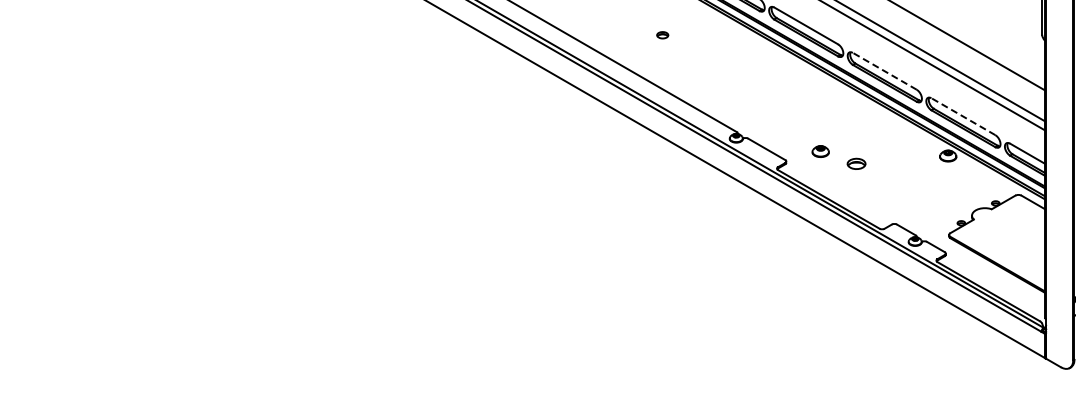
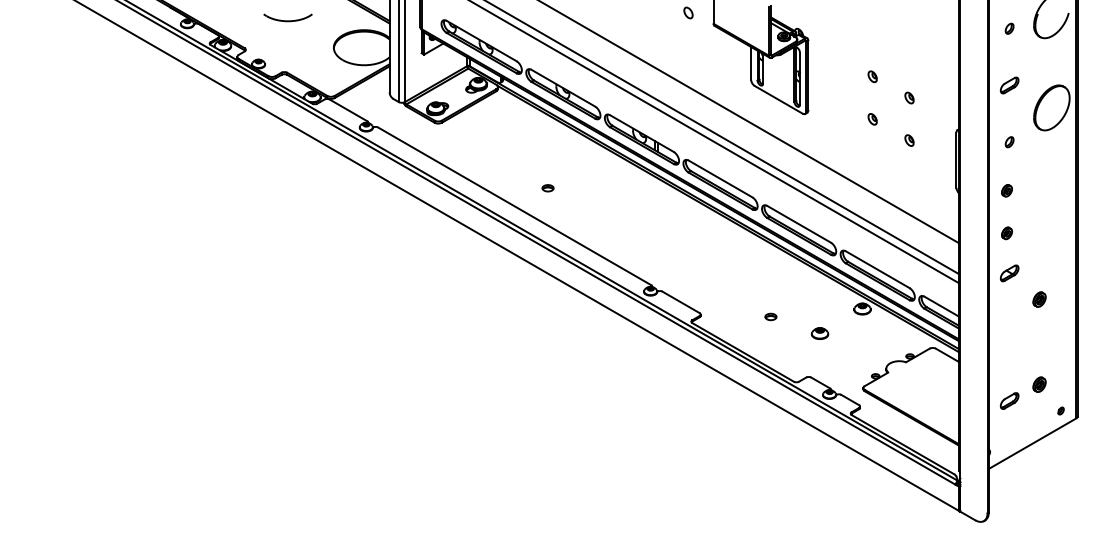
part: (662, 35) -> (547, 188), moved
line: (885, 71) -> (799, 224), dashed -> solid
line: (963, 116) -> (877, 269), dashed -> solid
part: (821, 151) -> (820, 333), moved
part: (856, 163) -> (770, 316), size x0.62

